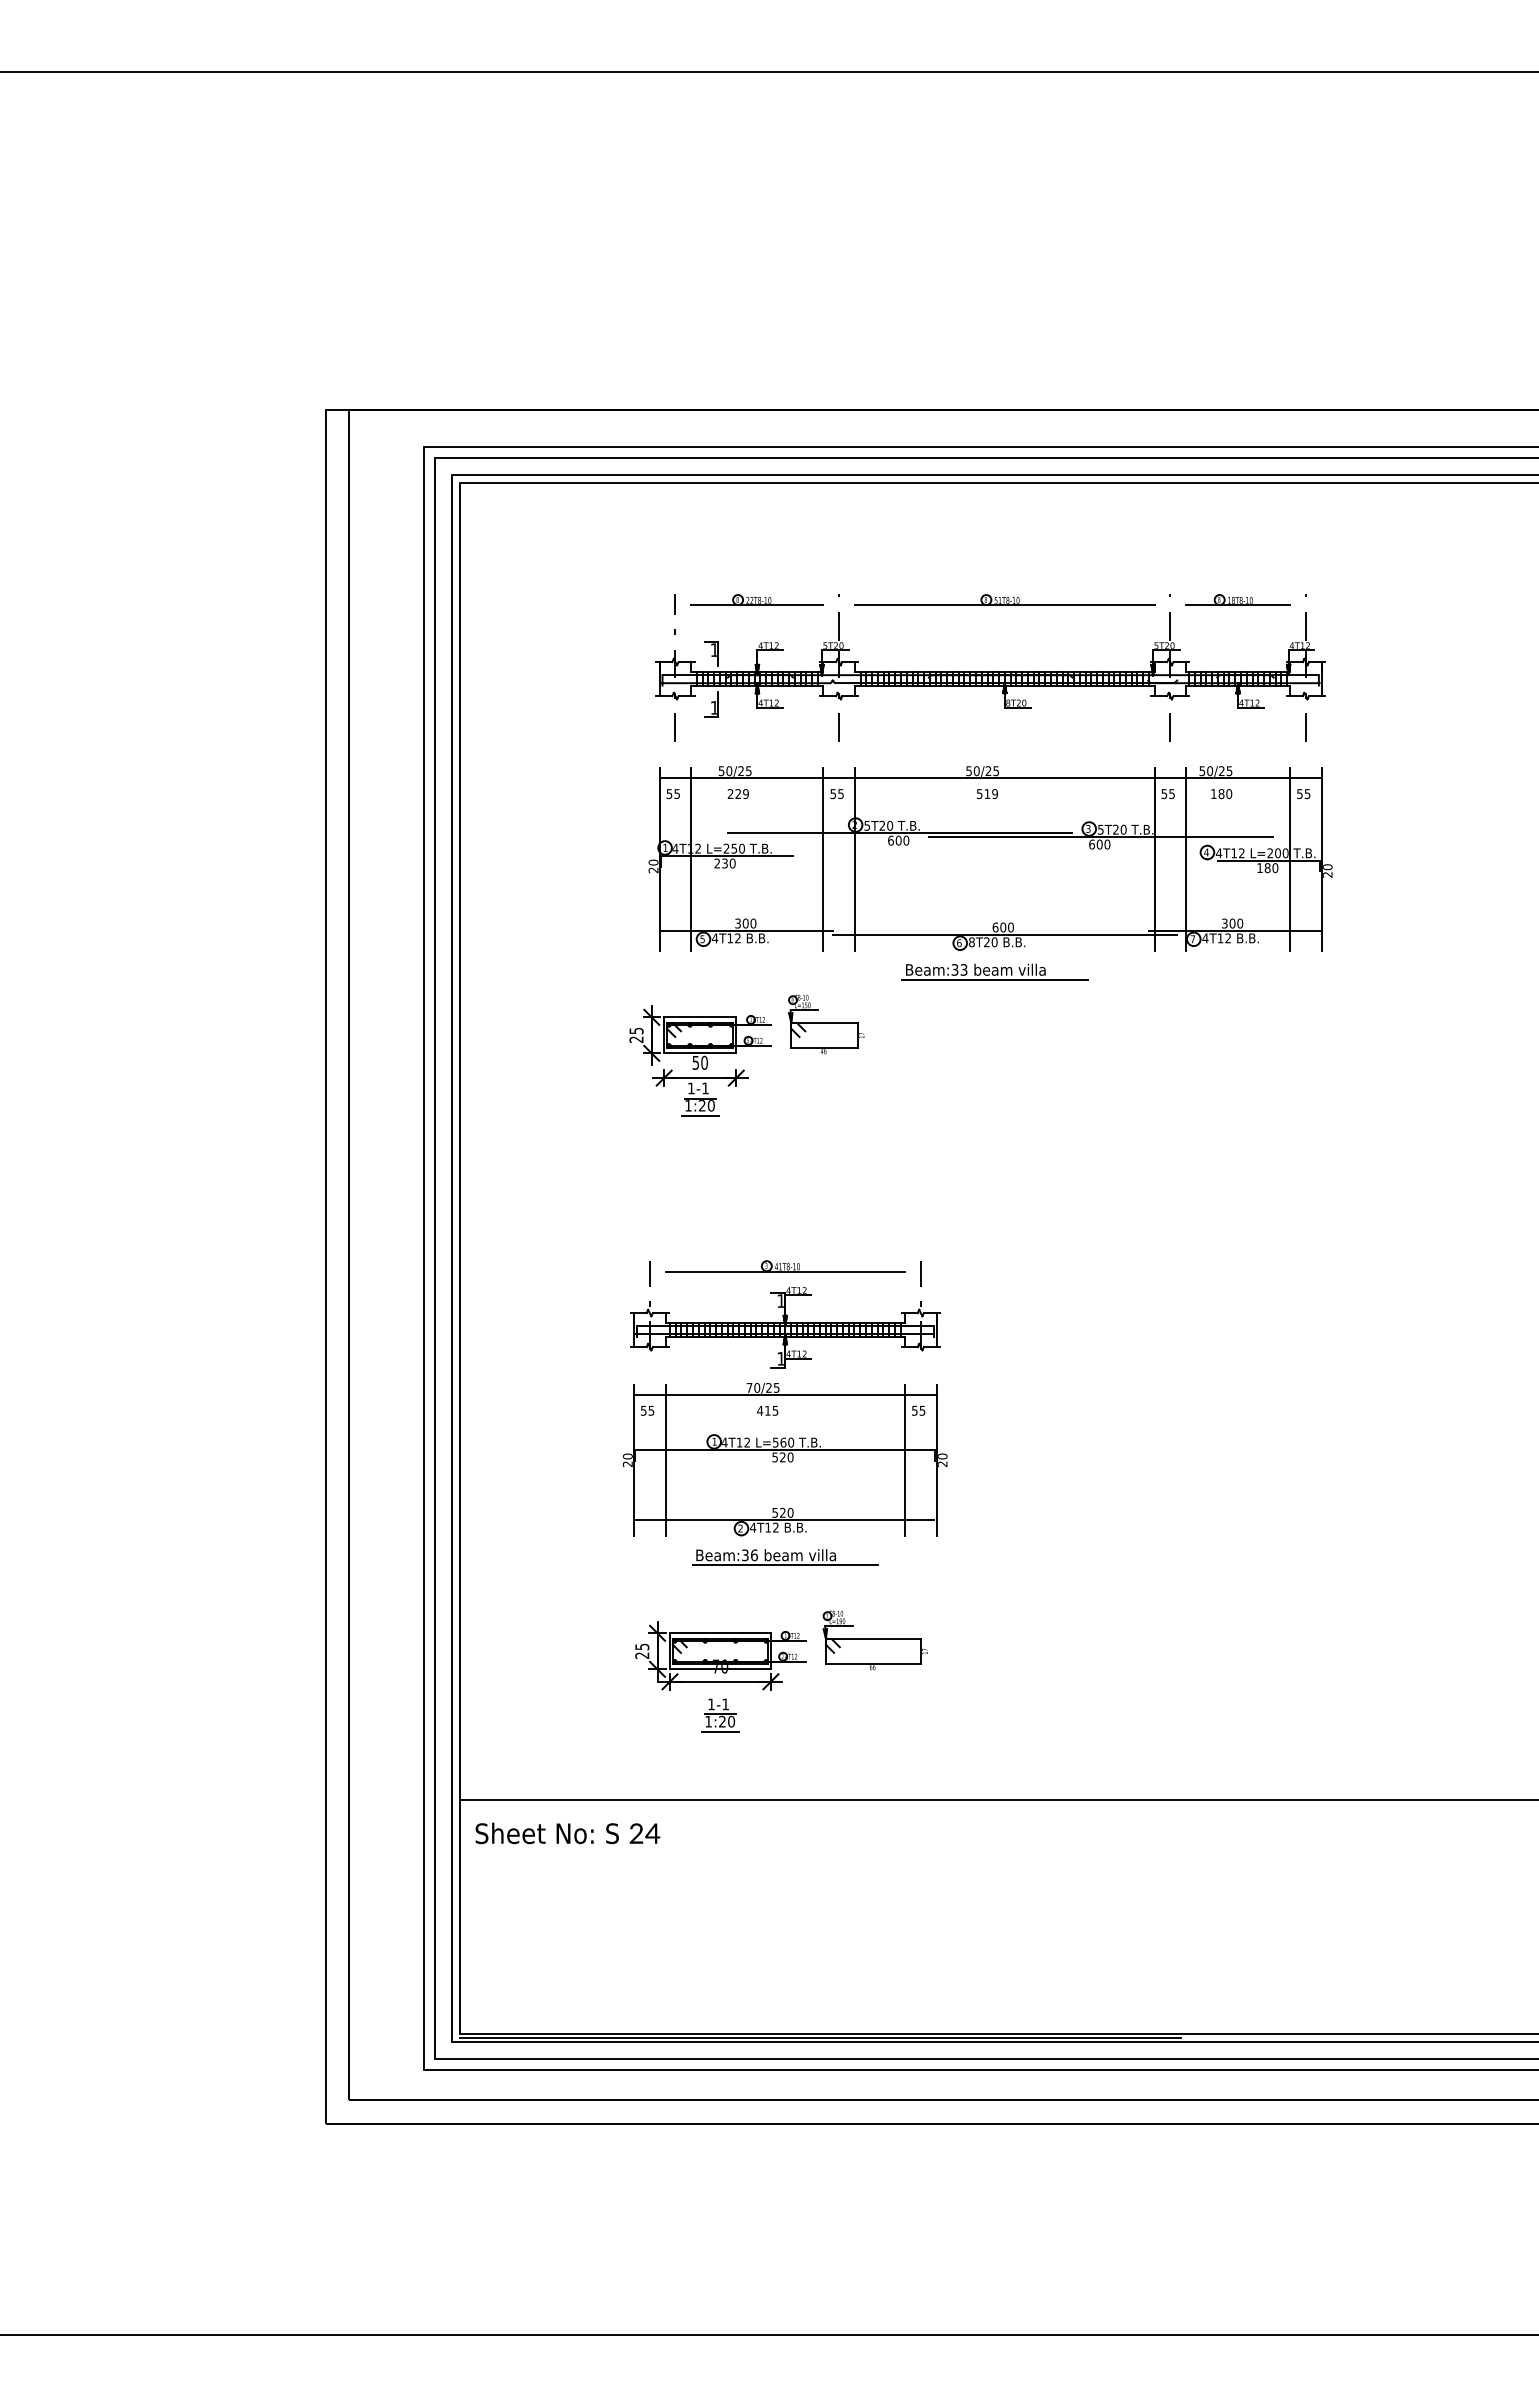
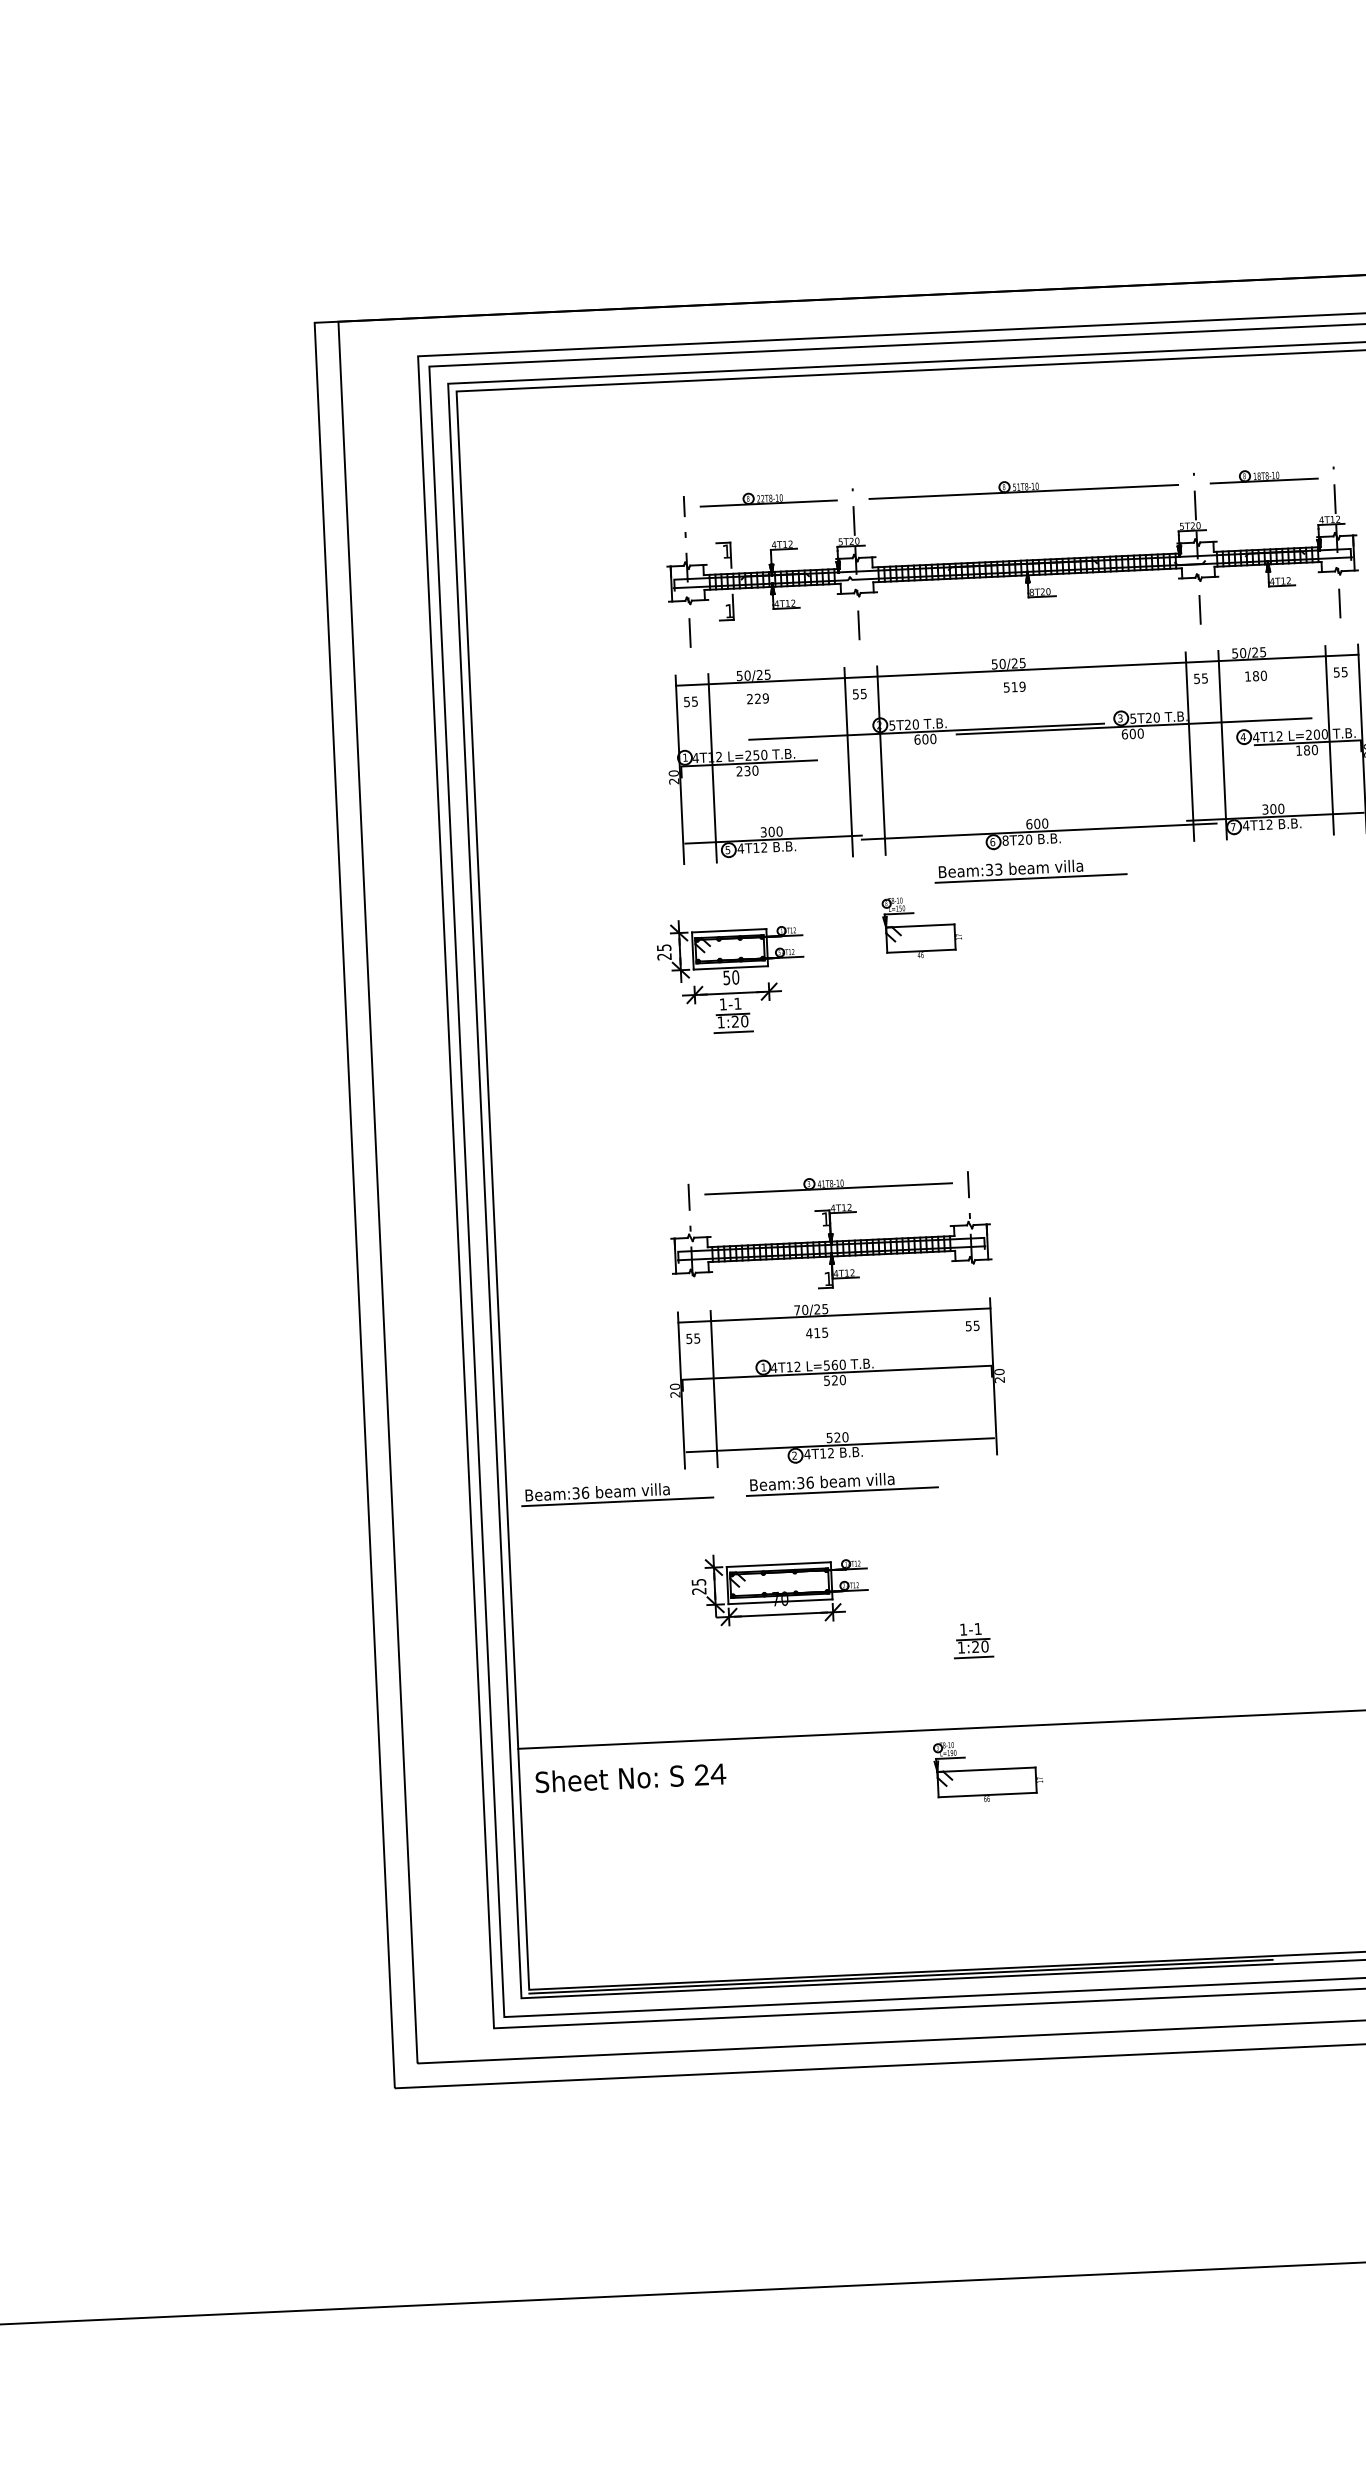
part: (826, 1024) -> (922, 927), moved
line: (904, 1460) -> (960, 1377), removed
part: (567, 1557) -> (617, 1493), added
part: (874, 1640) -> (987, 1771), moved
part: (720, 1715) -> (973, 1640), moved

